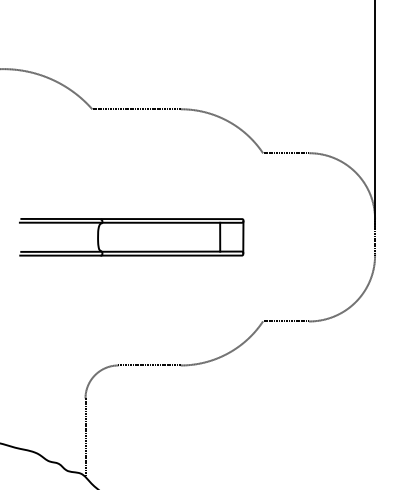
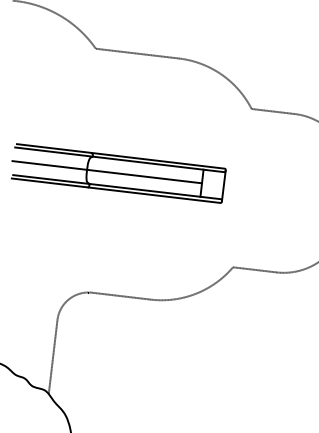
line: (119, 237) -> (107, 172), added

